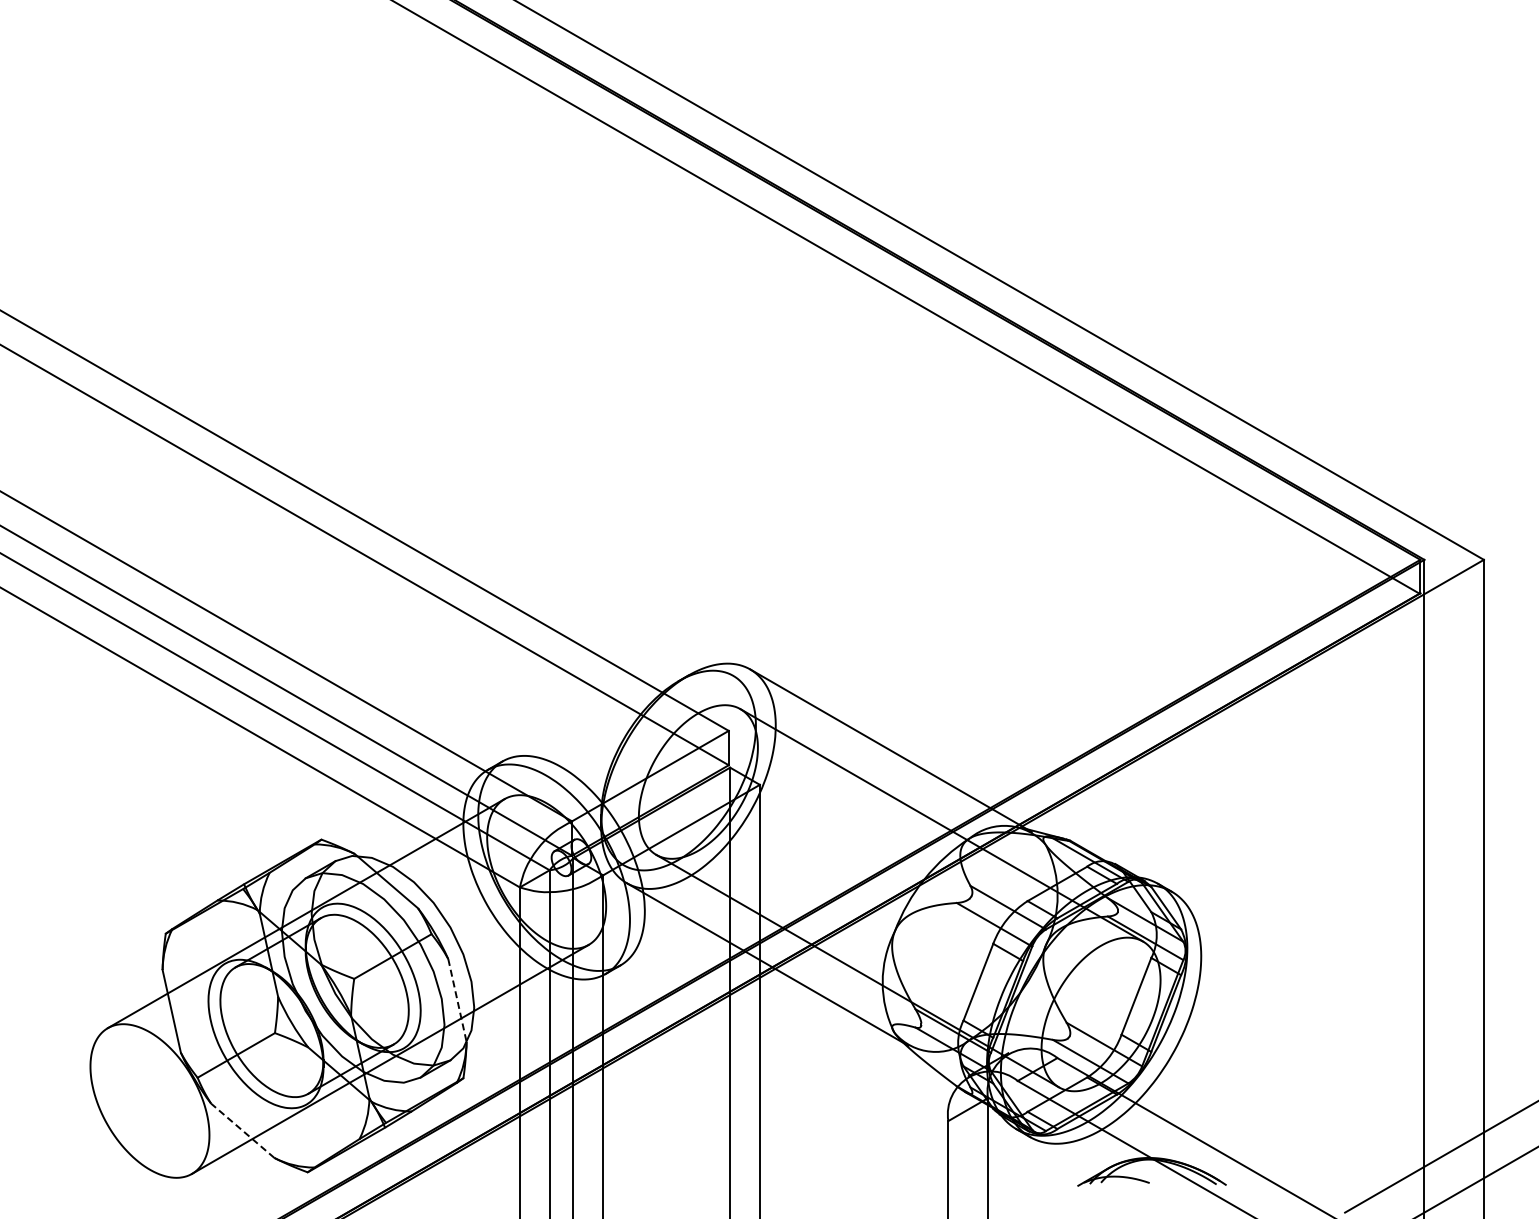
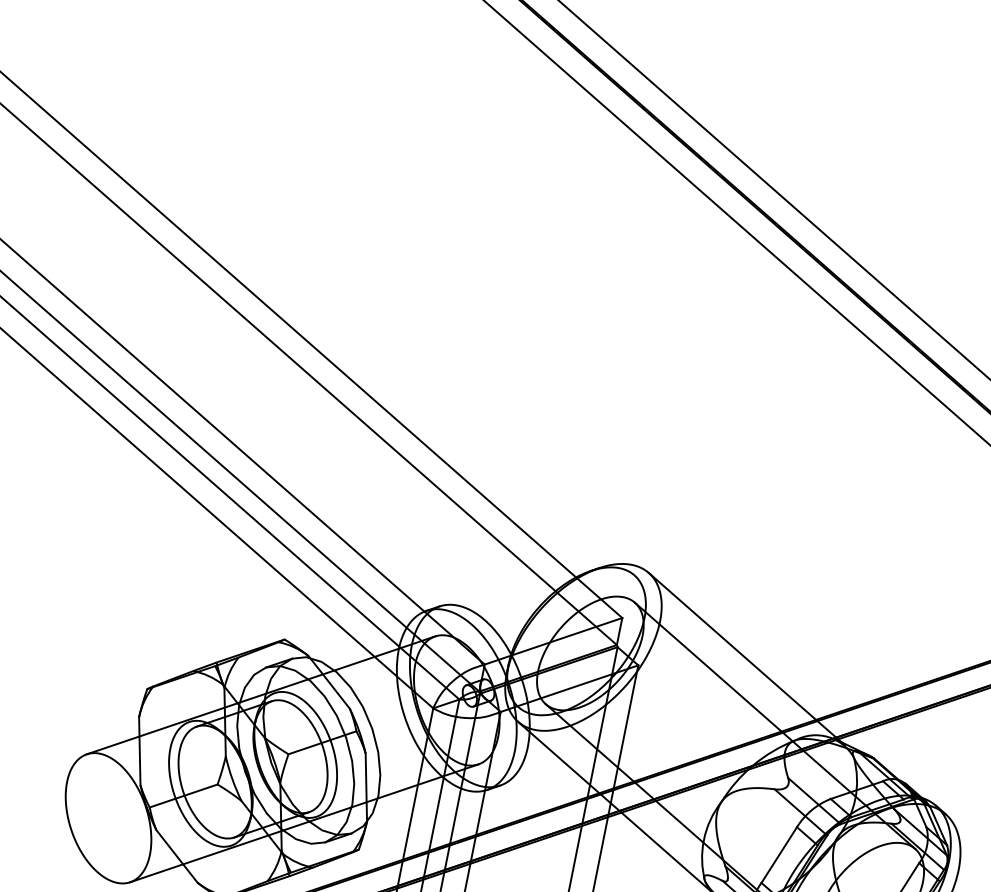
line: (457, 1000) -> (366, 787), dashed -> solid
line: (242, 1130) -> (176, 856), dashed -> solid

